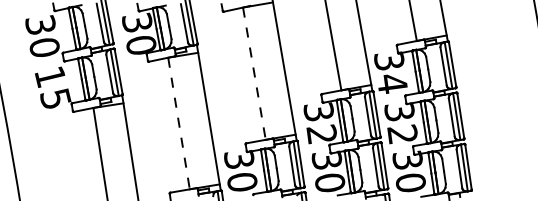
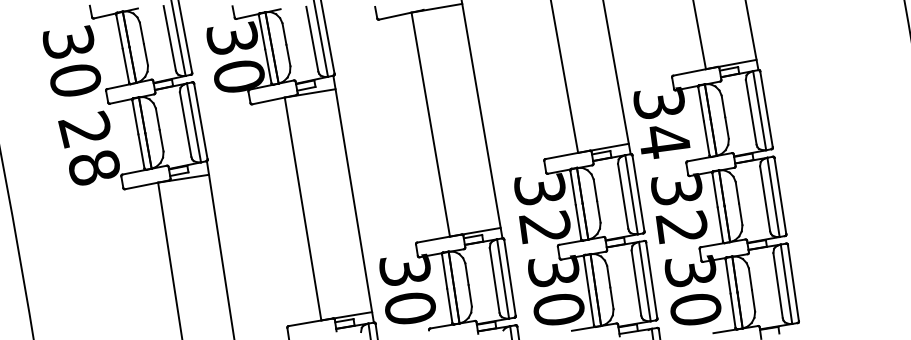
line: (254, 74) -> (430, 125), dashed -> solid
text: (52, 87) -> (88, 147), 15 -> 28
line: (179, 123) -> (303, 208), dashed -> solid

